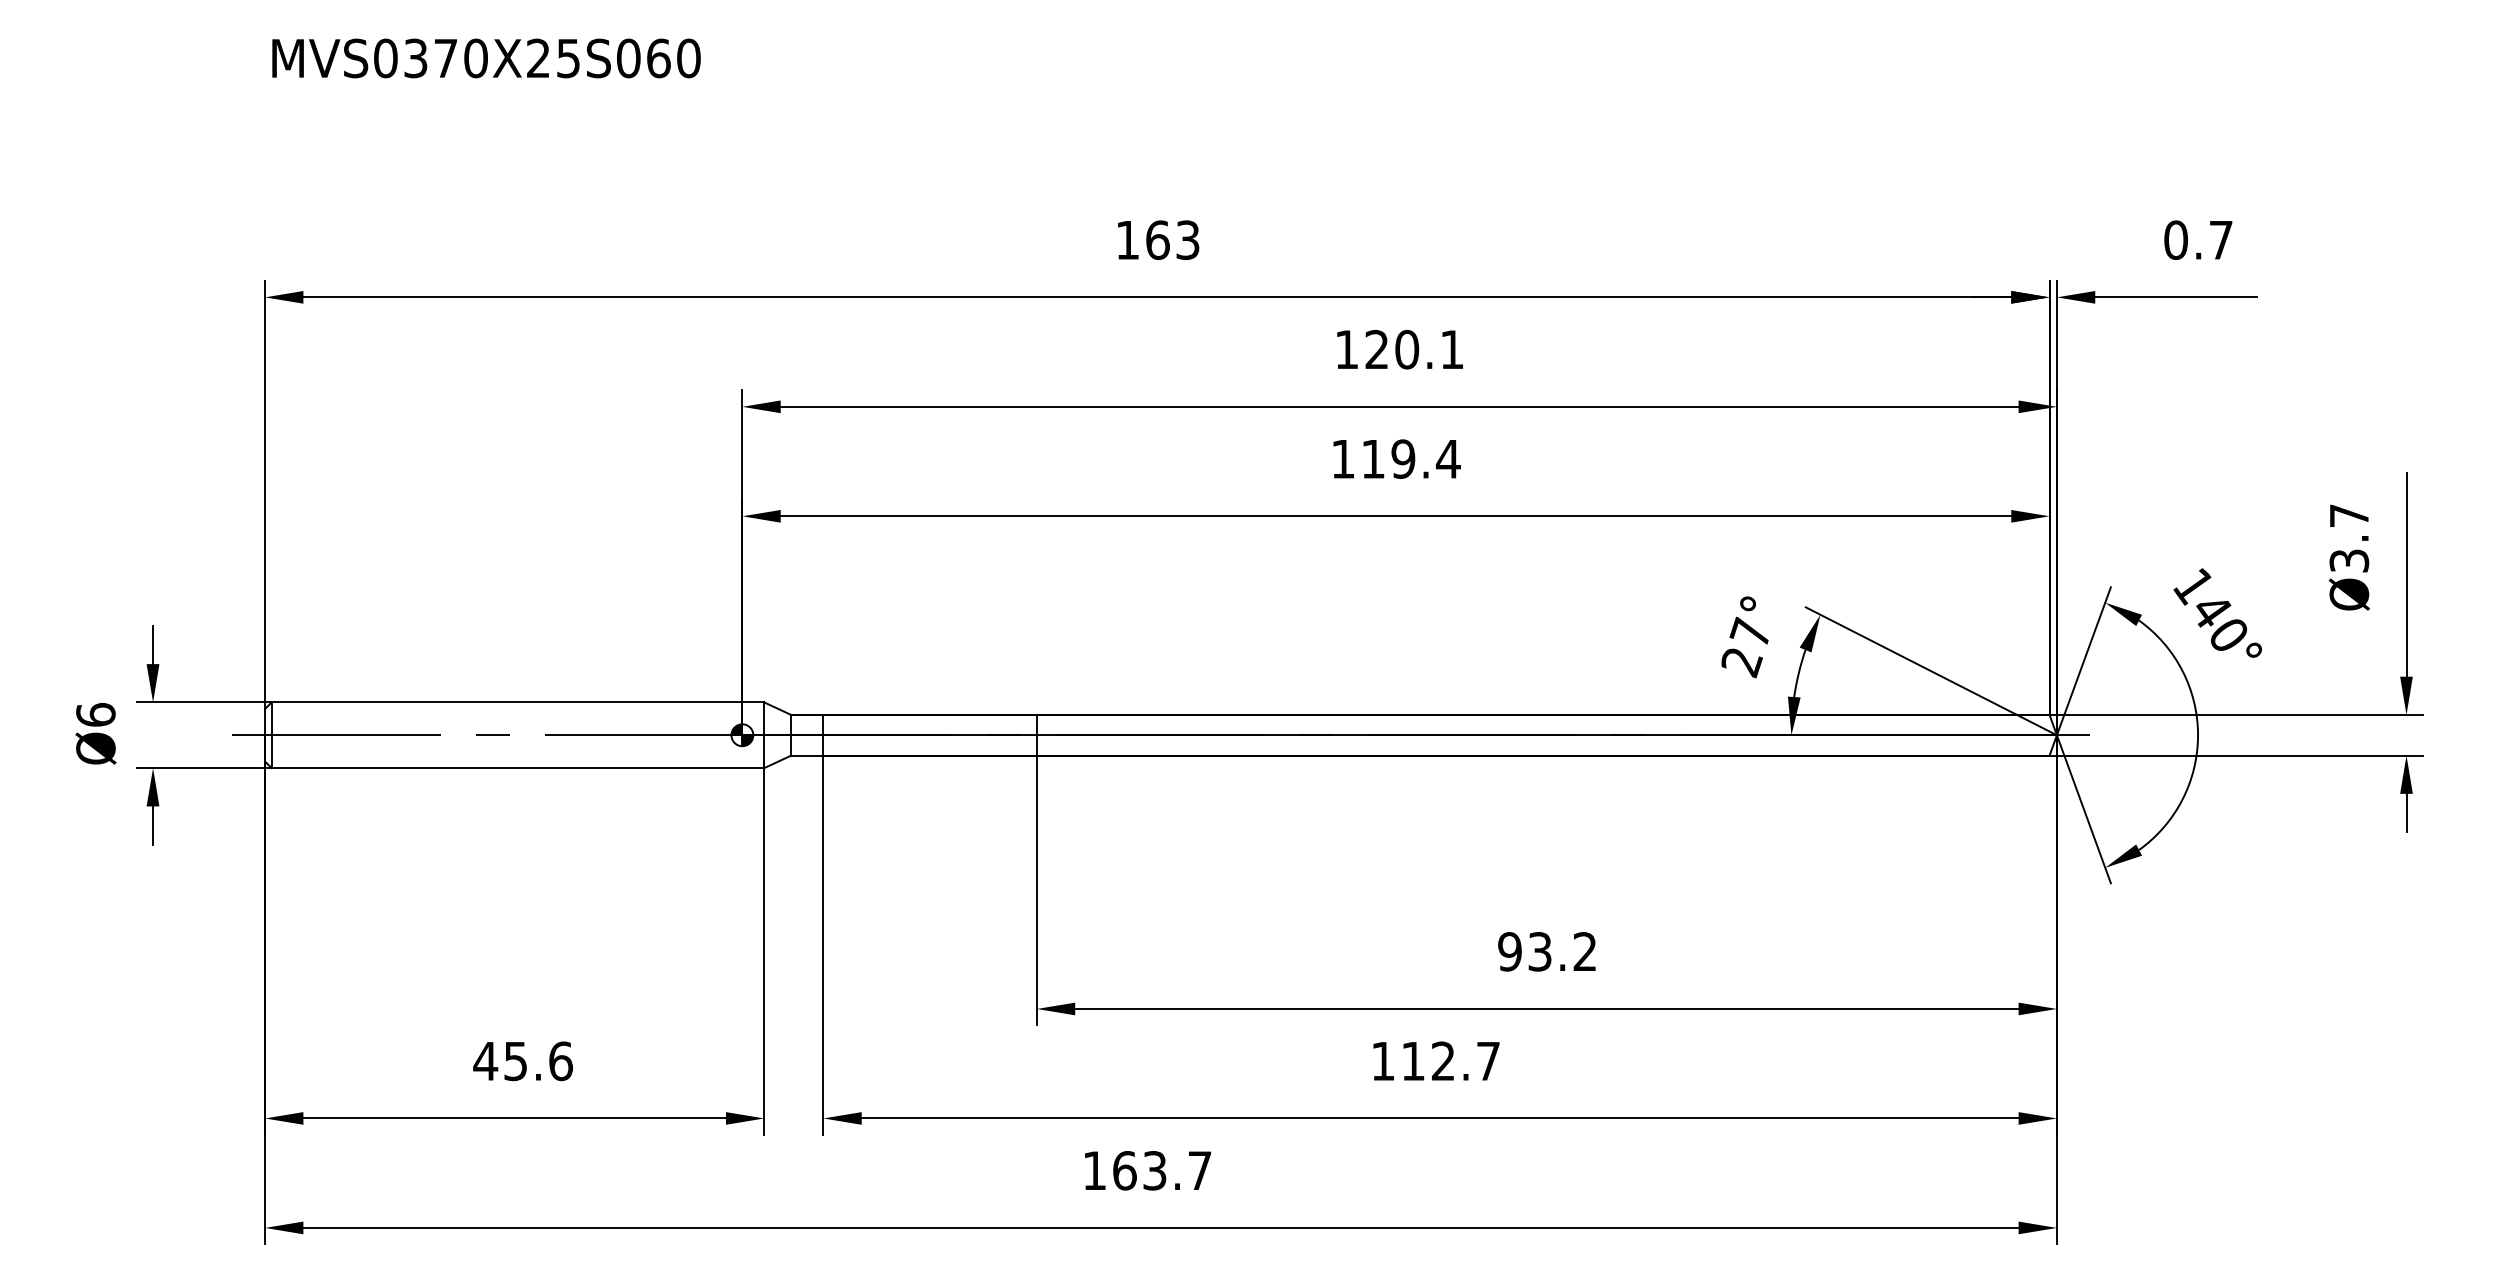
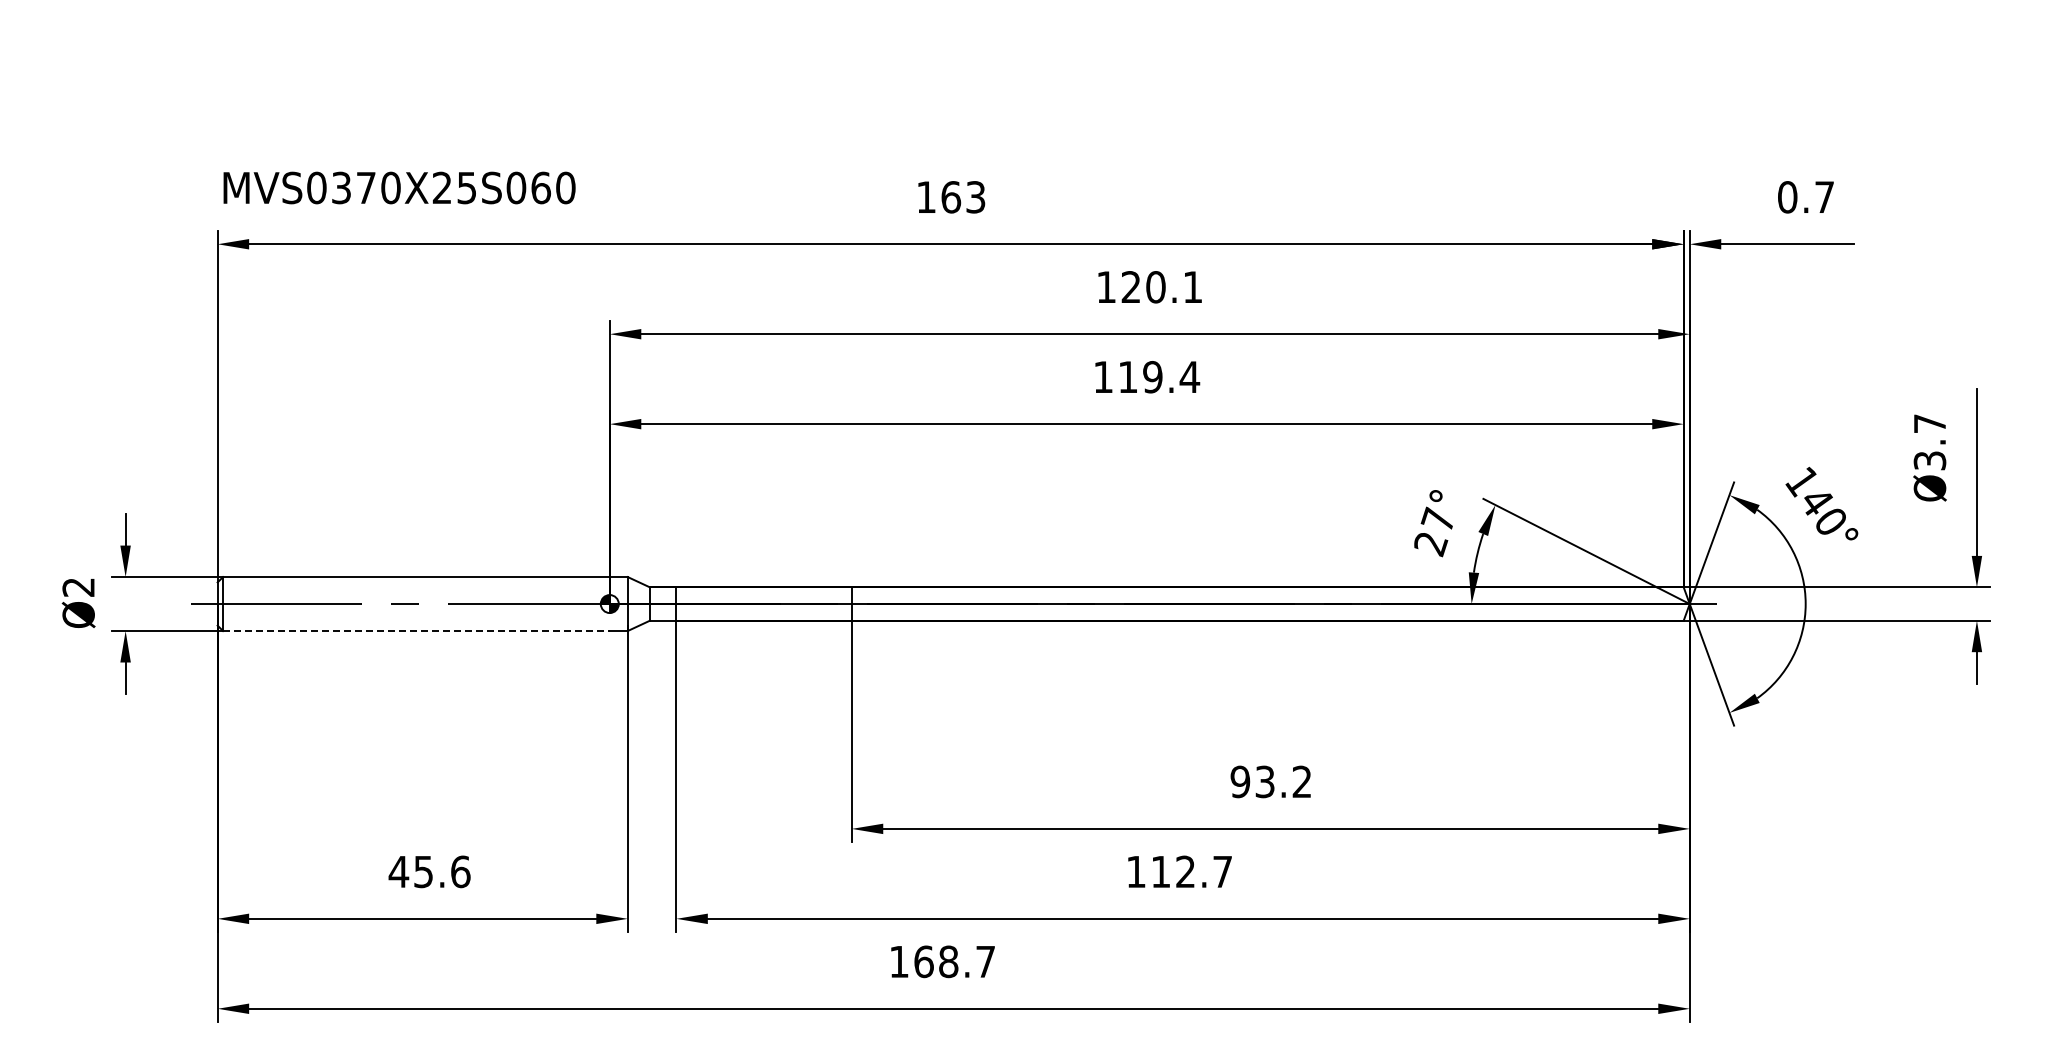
text: (486, 57) -> (399, 187), moved
text: (95, 713) -> (78, 586), Ø6 -> Ø2
line: (507, 768) -> (416, 631), solid -> dashed
text: (1154, 1170) -> (948, 961), 163.7 -> 168.7

